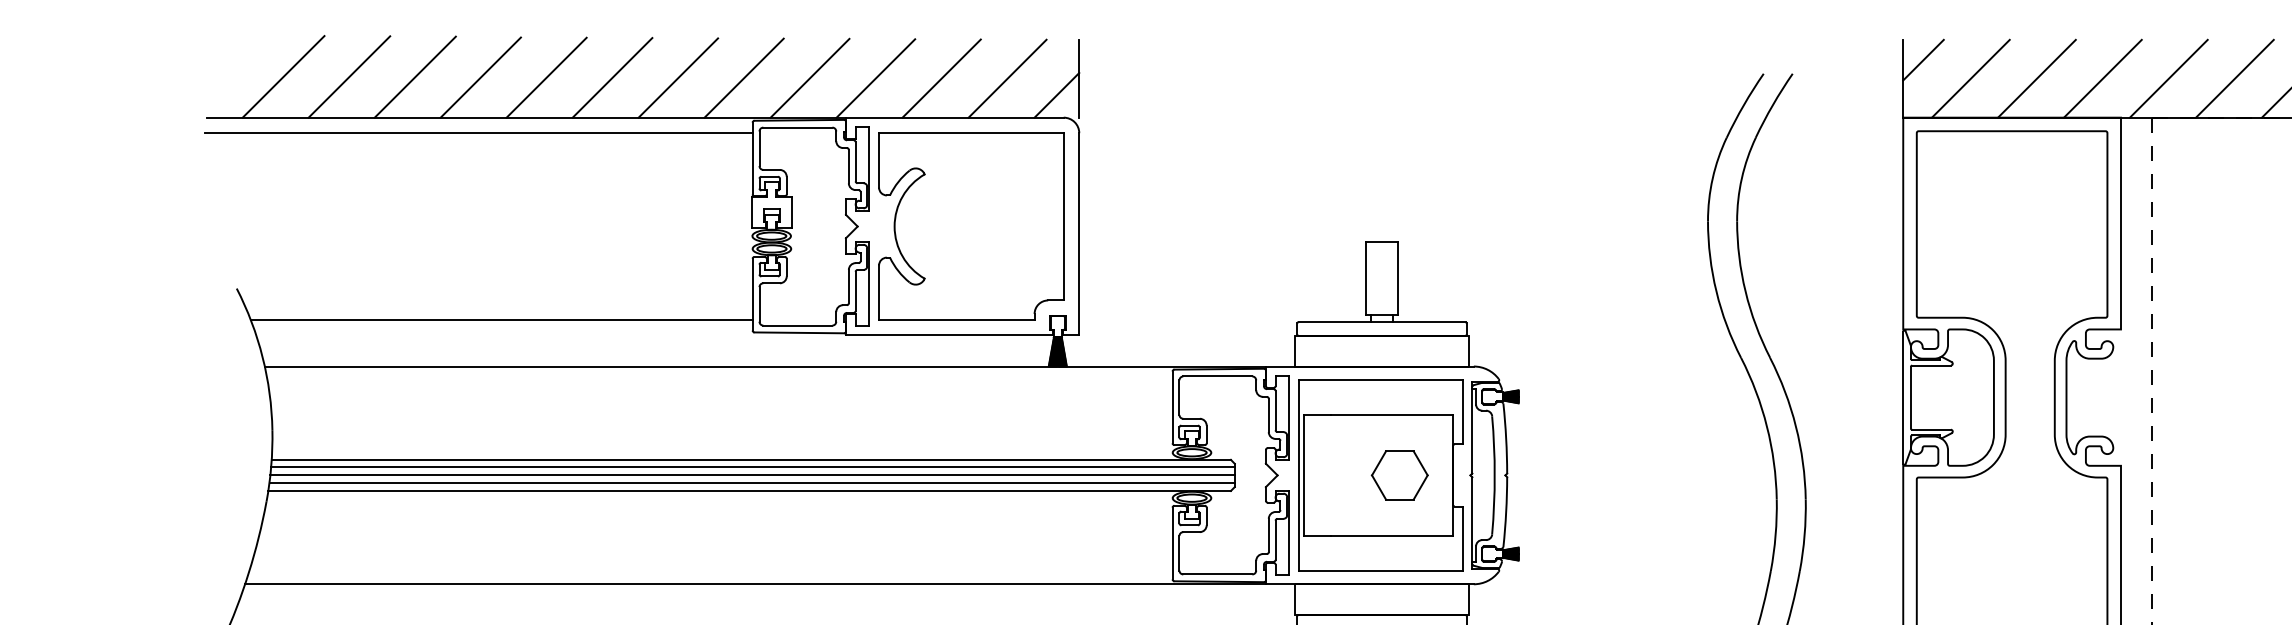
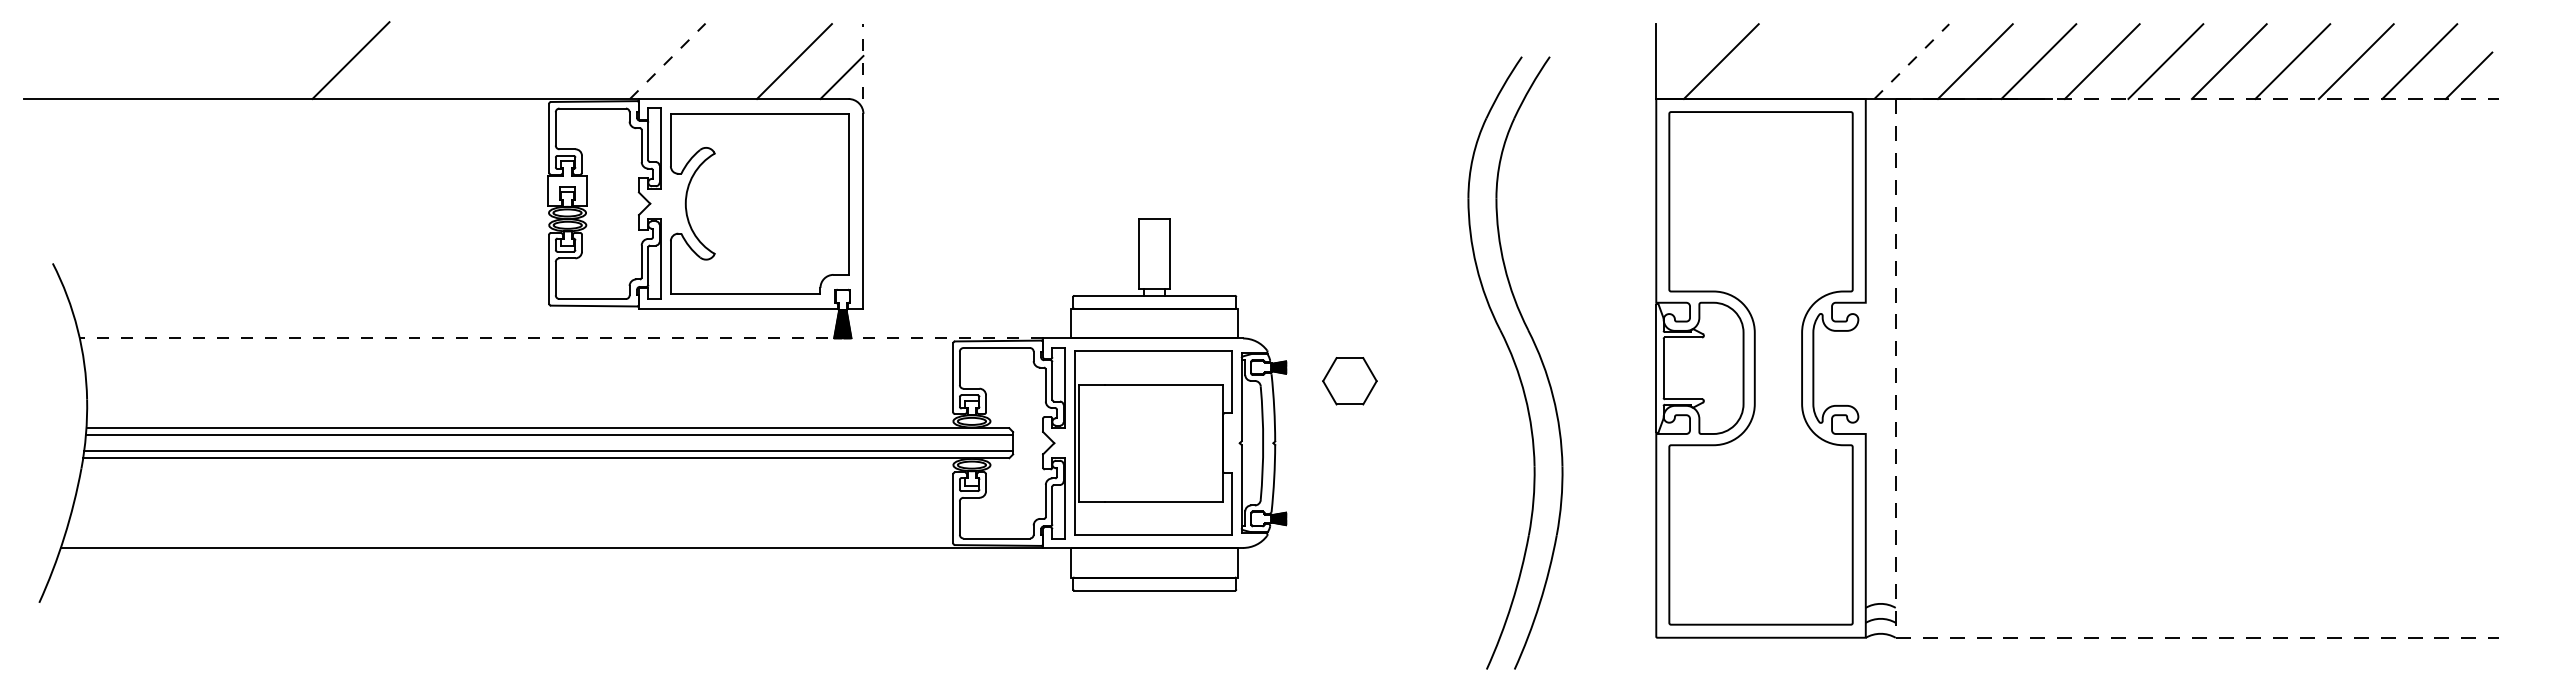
line: (1923, 59) -> (1675, 43), removed
line: (283, 76) -> (97, 59), removed
line: (349, 76) -> (161, 59), removed
line: (415, 77) -> (224, 60), removed
line: (480, 77) -> (287, 60), removed
line: (612, 77) -> (414, 60), removed
line: (678, 77) -> (477, 60), removed
line: (743, 77) -> (540, 60), removed
line: (876, 77) -> (668, 60), solid -> dashed
line: (810, 78) -> (604, 61), removed
line: (941, 78) -> (730, 61), removed
line: (1079, 78) -> (863, 61), solid -> dashed
line: (2036, 78) -> (1784, 61), removed
line: (2101, 78) -> (1847, 61), removed
line: (2168, 78) -> (1911, 61), solid -> dashed
line: (478, 132) -> (285, 113), removed
line: (501, 319) -> (307, 293), removed
line: (765, 366) -> (561, 338), solid -> dashed
line: (752, 475) -> (549, 443), removed
part: (1399, 475) -> (1349, 381), moved

